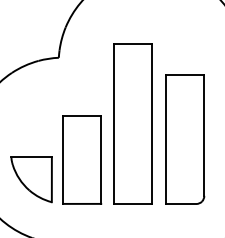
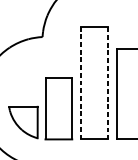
line: (114, 123) -> (81, 83), solid -> dashed
line: (152, 124) -> (108, 83), solid -> dashed

